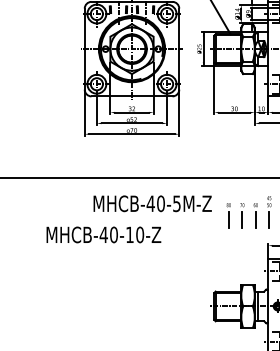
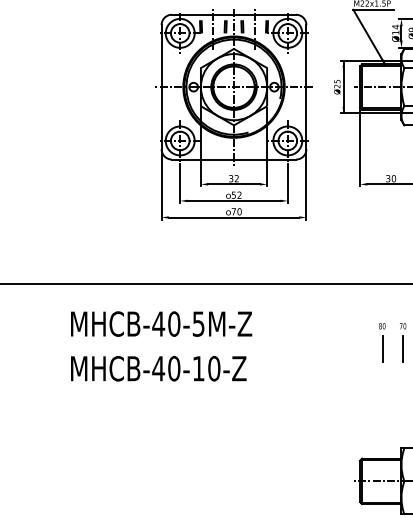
text: (152, 203) -> (161, 323), moved
text: (103, 234) -> (158, 368), moved

